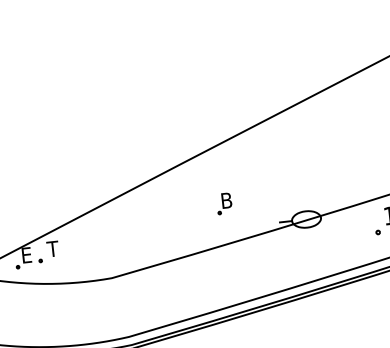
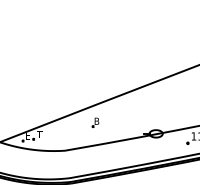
part: (223, 203) -> (95, 122), moved

